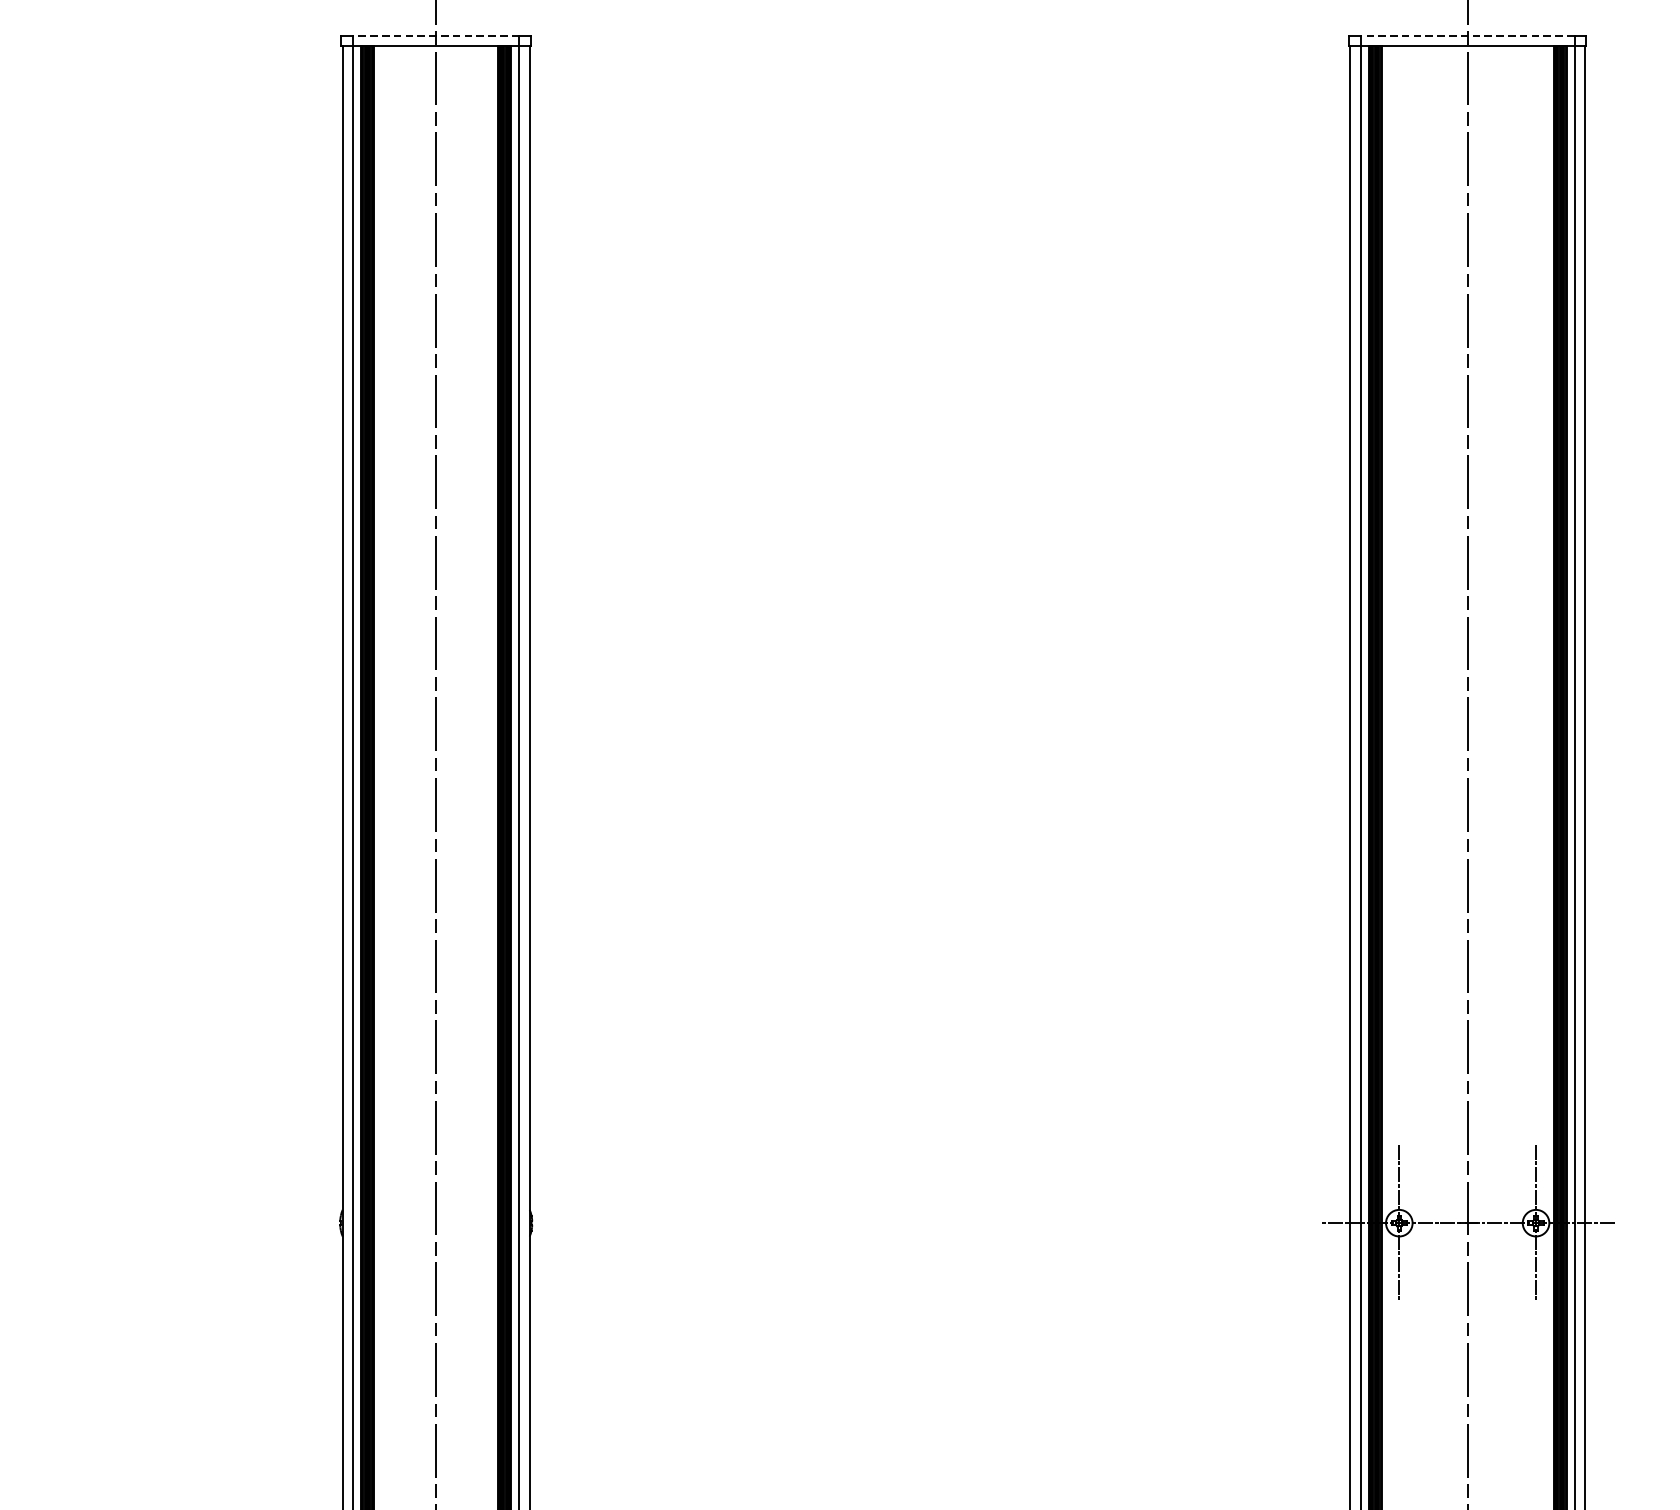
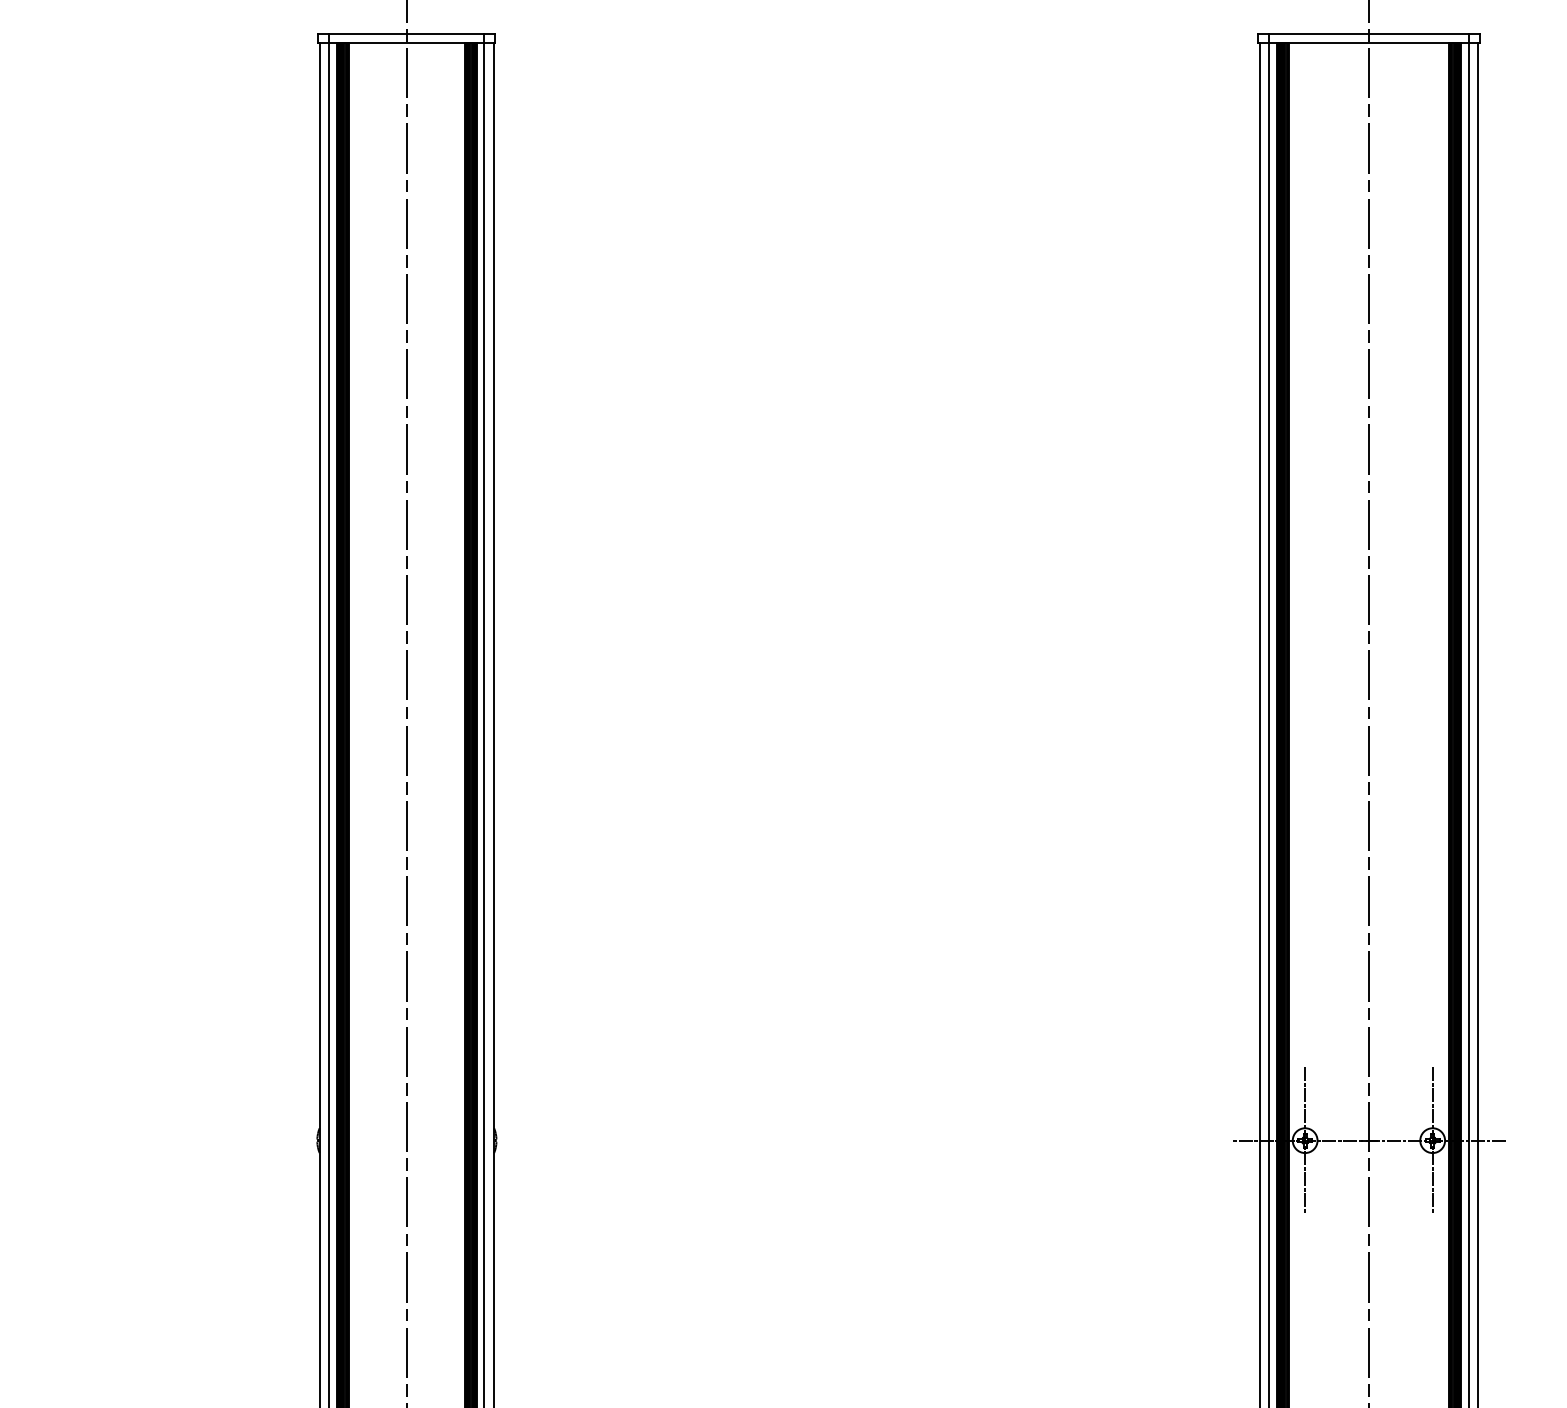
line: (435, 36) -> (406, 33), dashed -> solid
line: (1467, 36) -> (1368, 33), dashed -> solid

